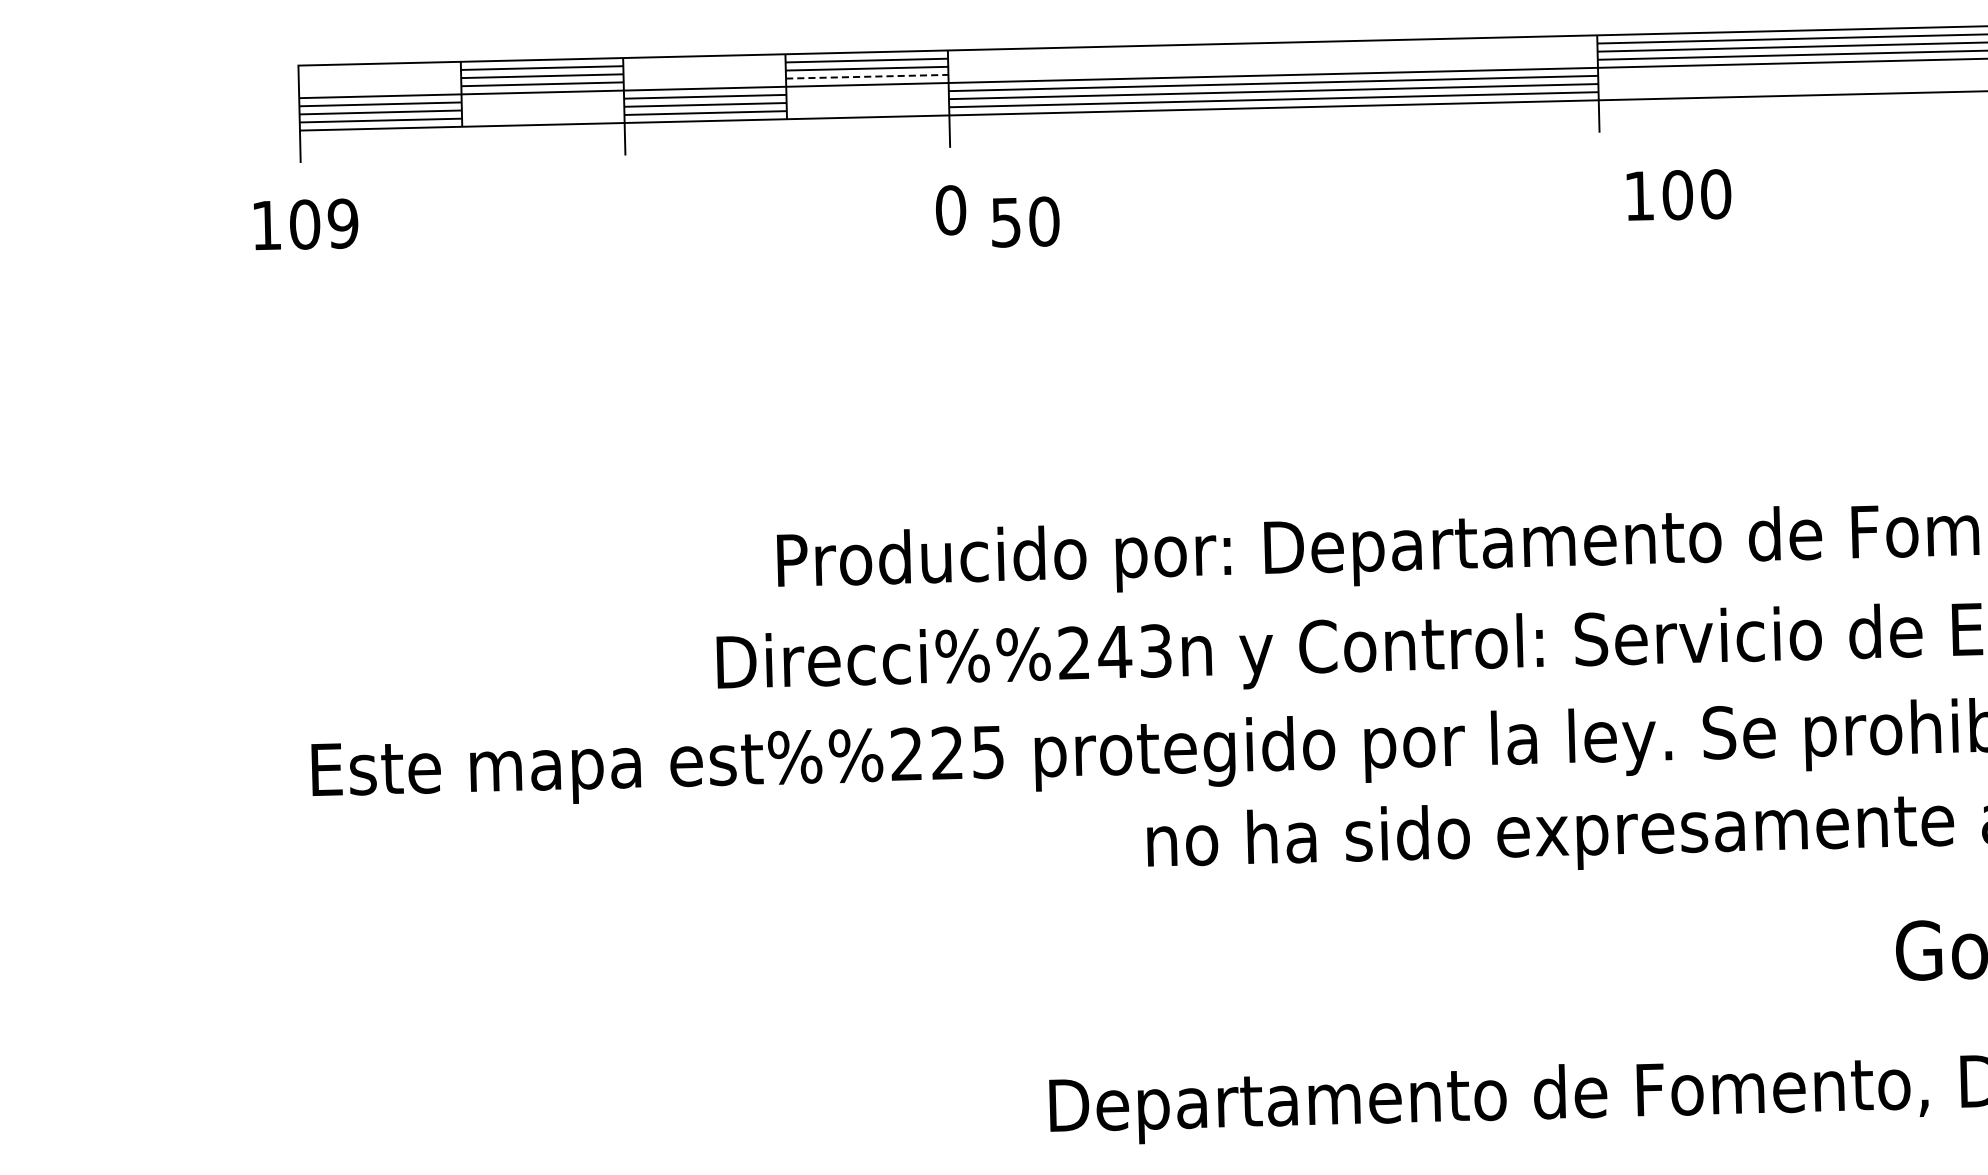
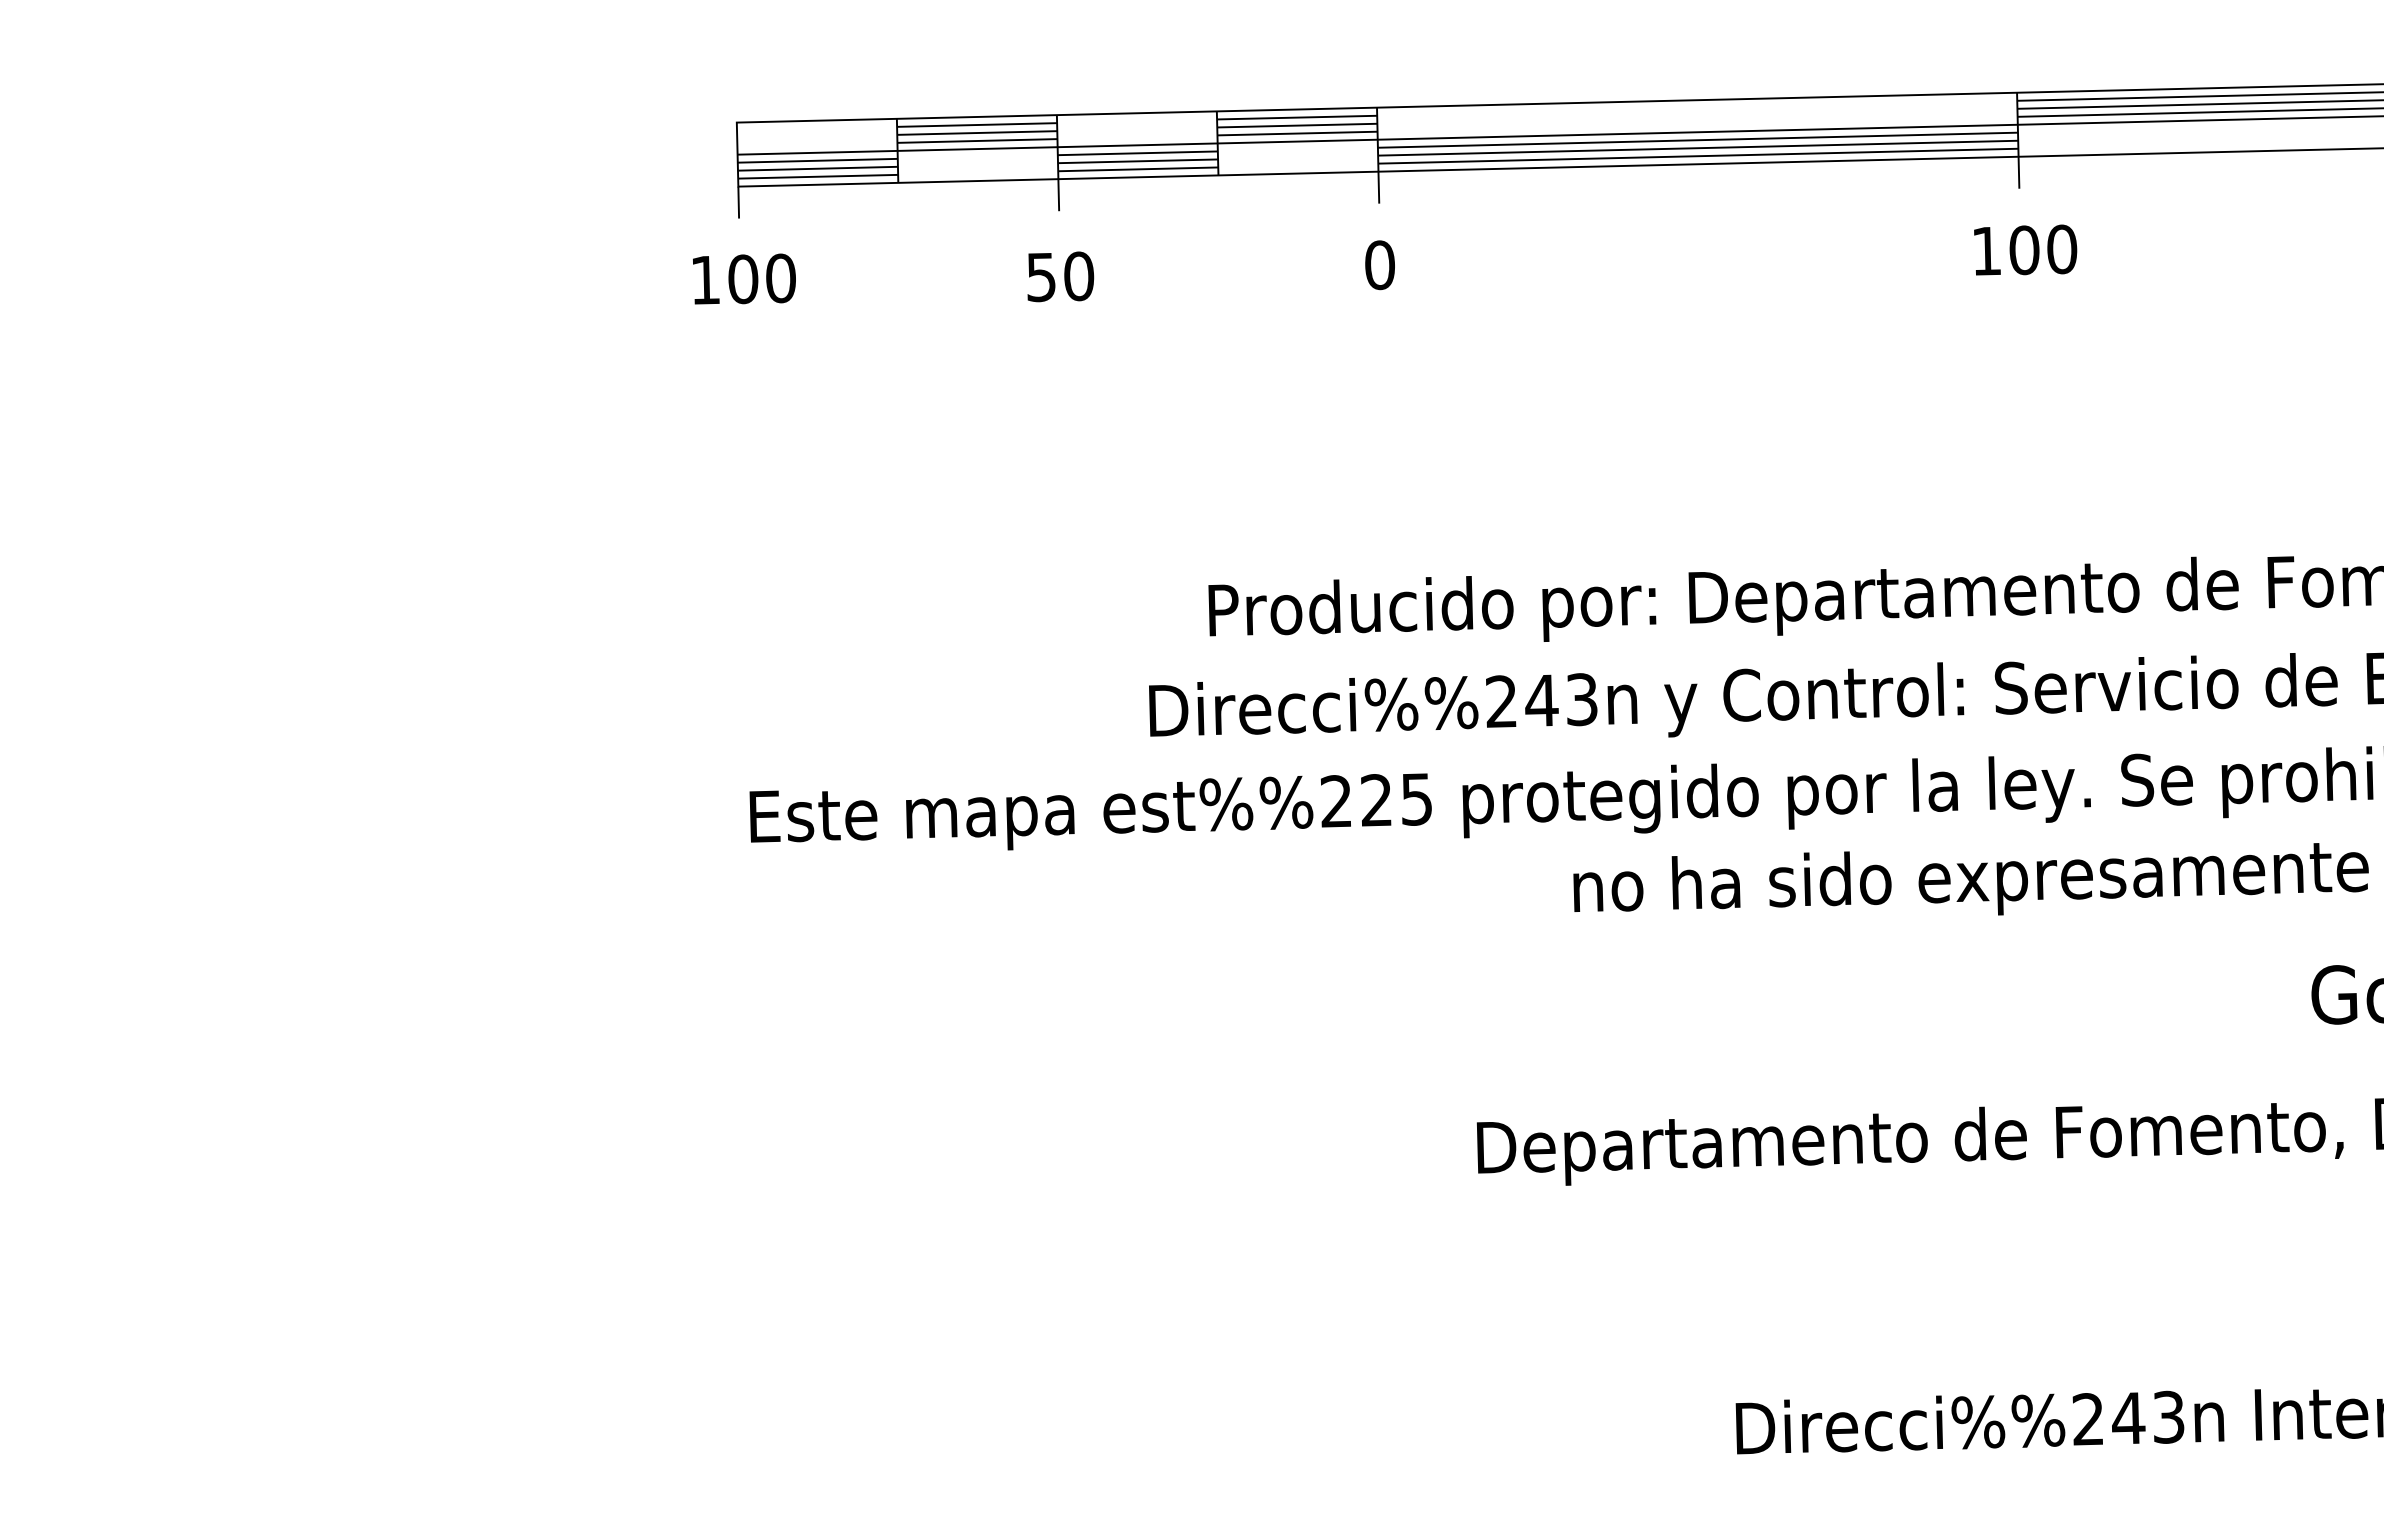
line: (868, 76) -> (1298, 133), dashed -> solid
text: (1678, 194) -> (2025, 249), moved
text: (1025, 221) -> (1060, 276), moved
text: (342, 223) -> (780, 278), 109 -> 100

